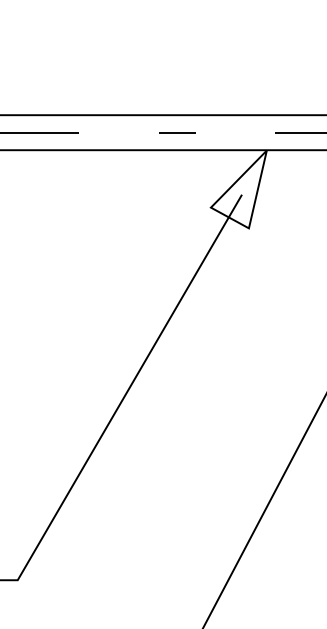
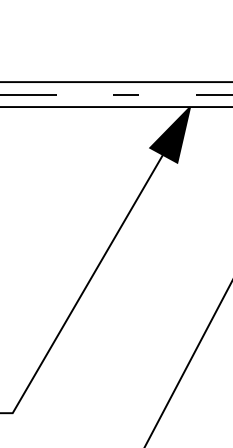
fill: (239, 188) -> (170, 134), added

